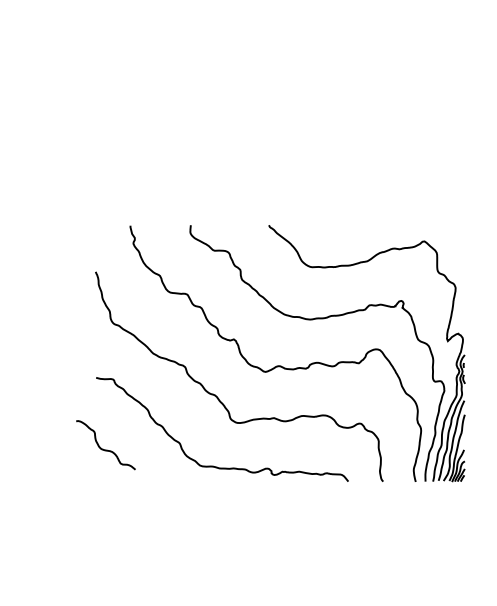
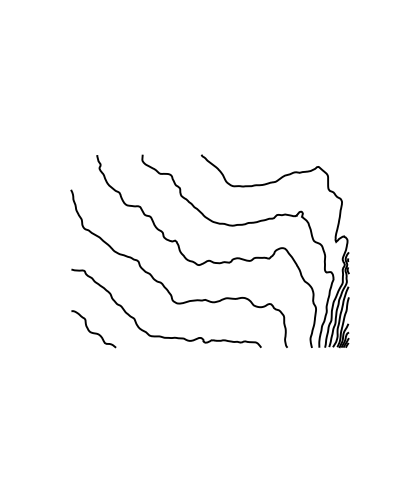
curve: (102, 448) -> (91, 331), moved

